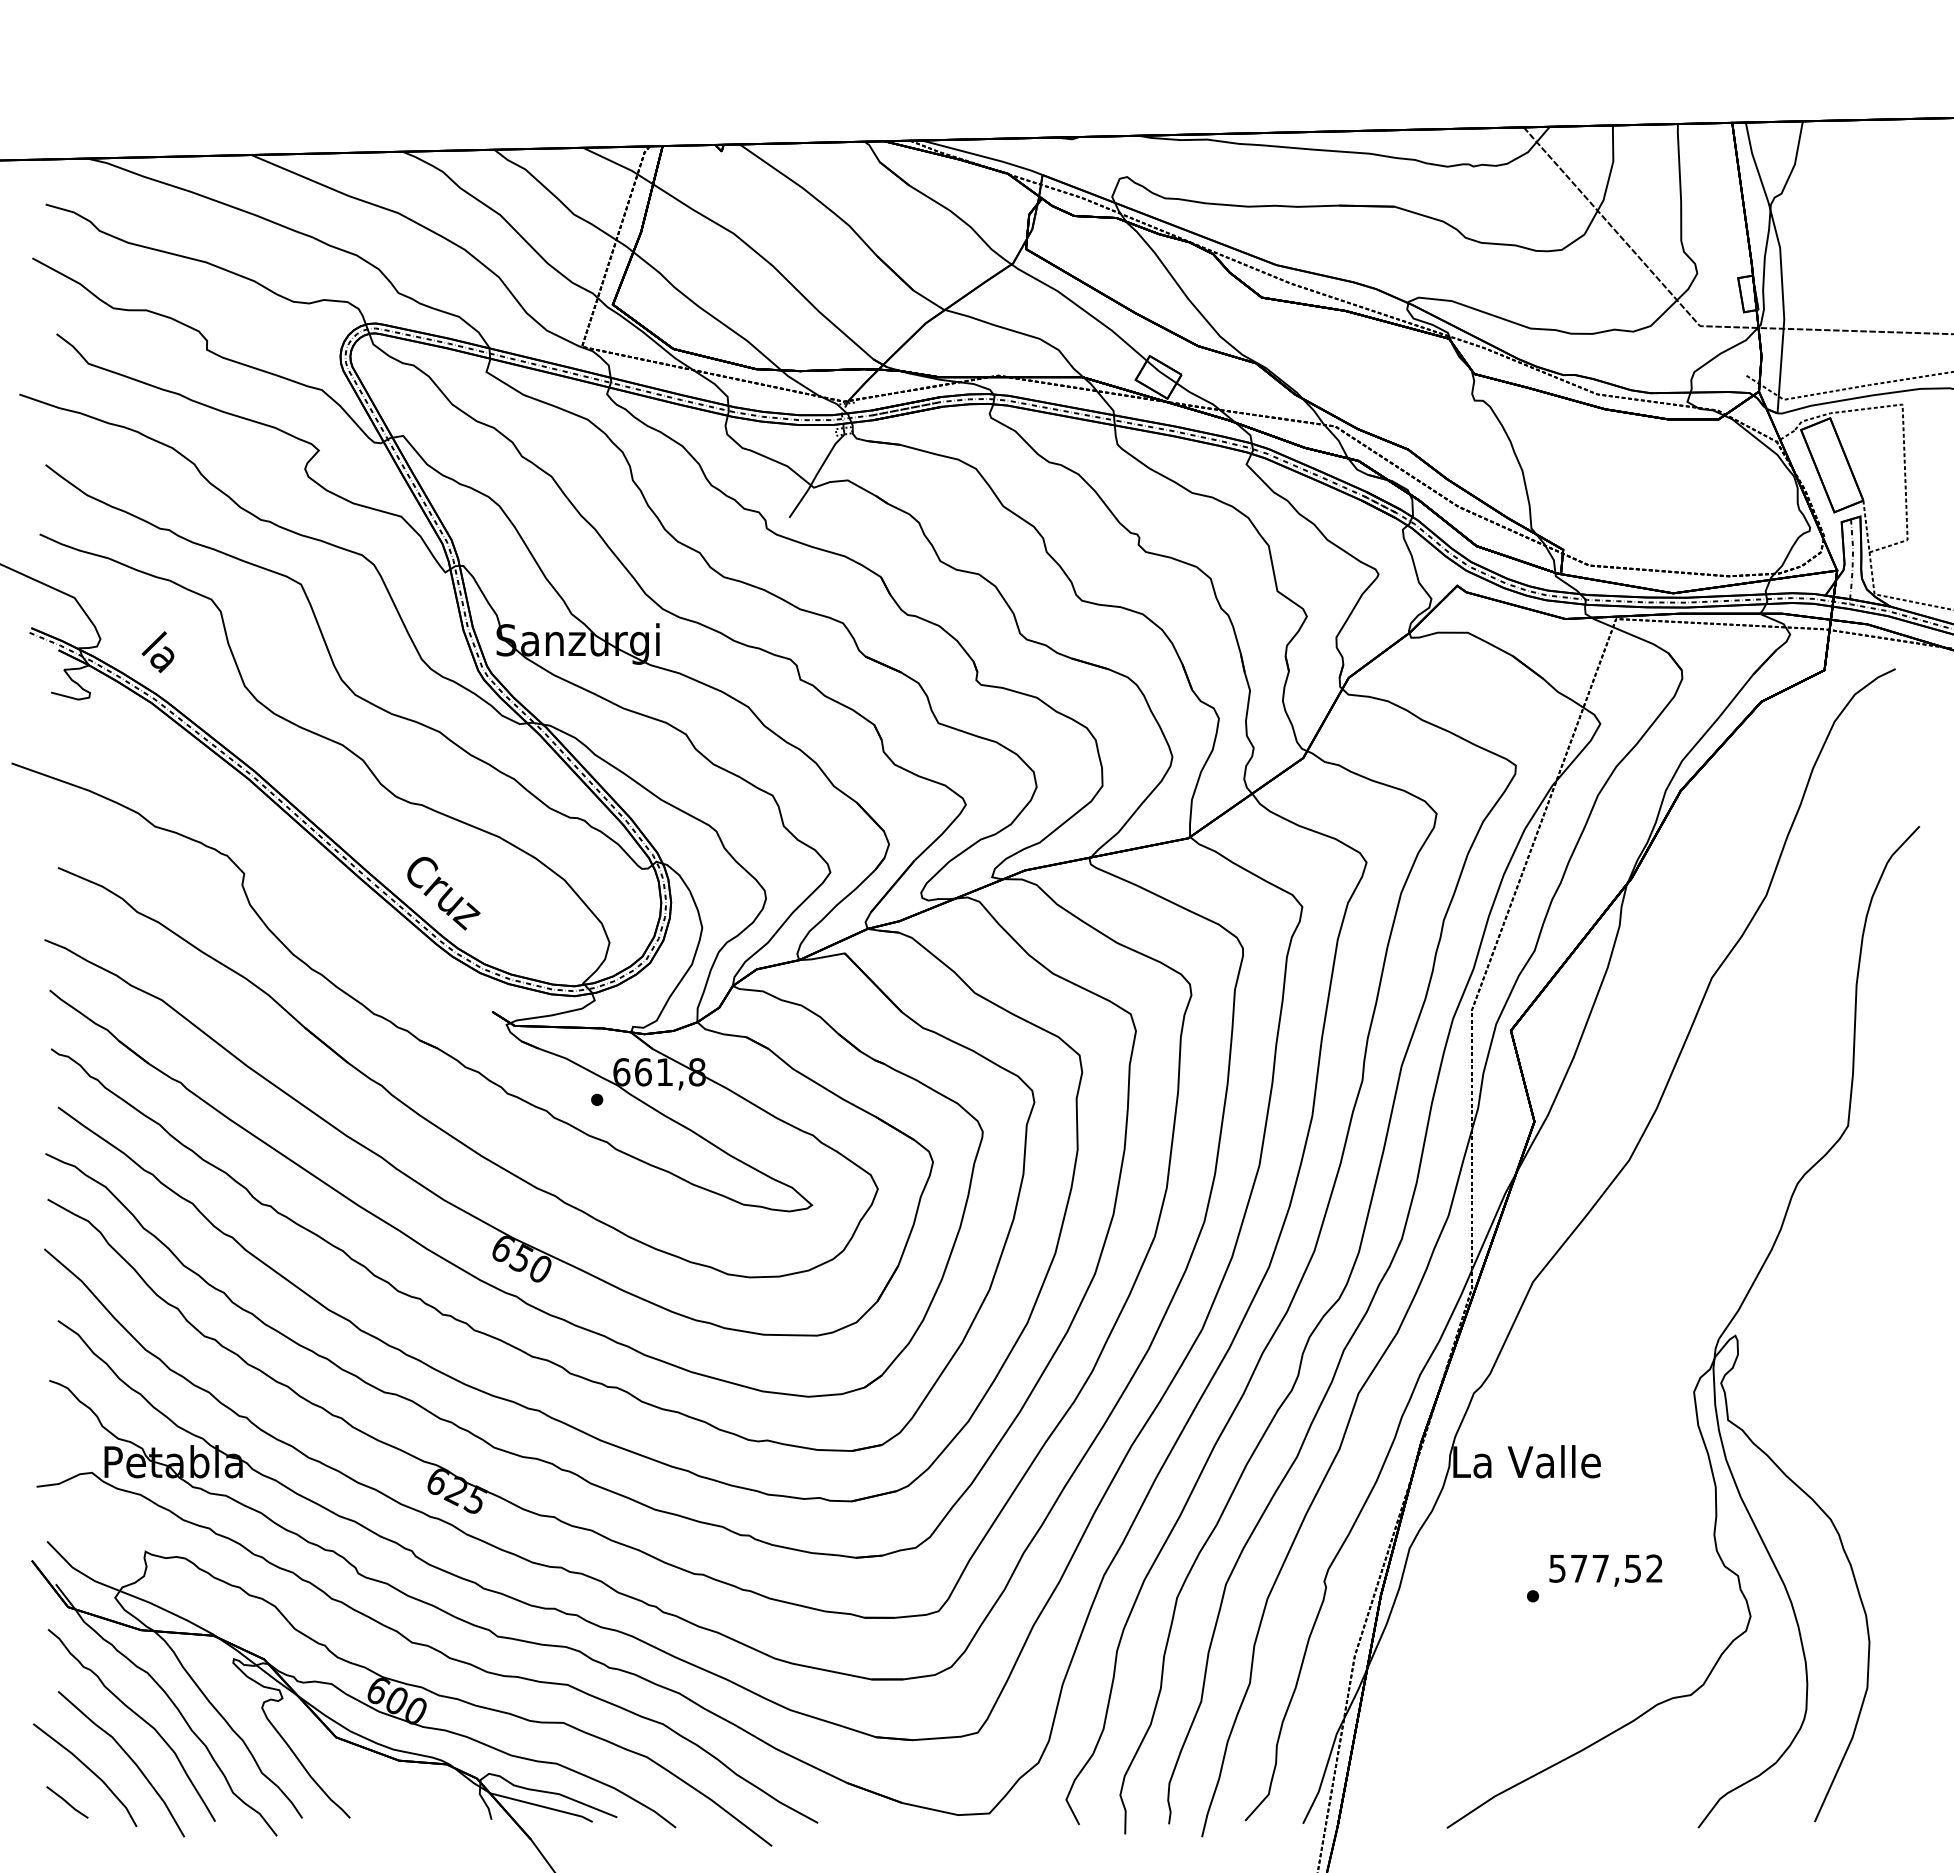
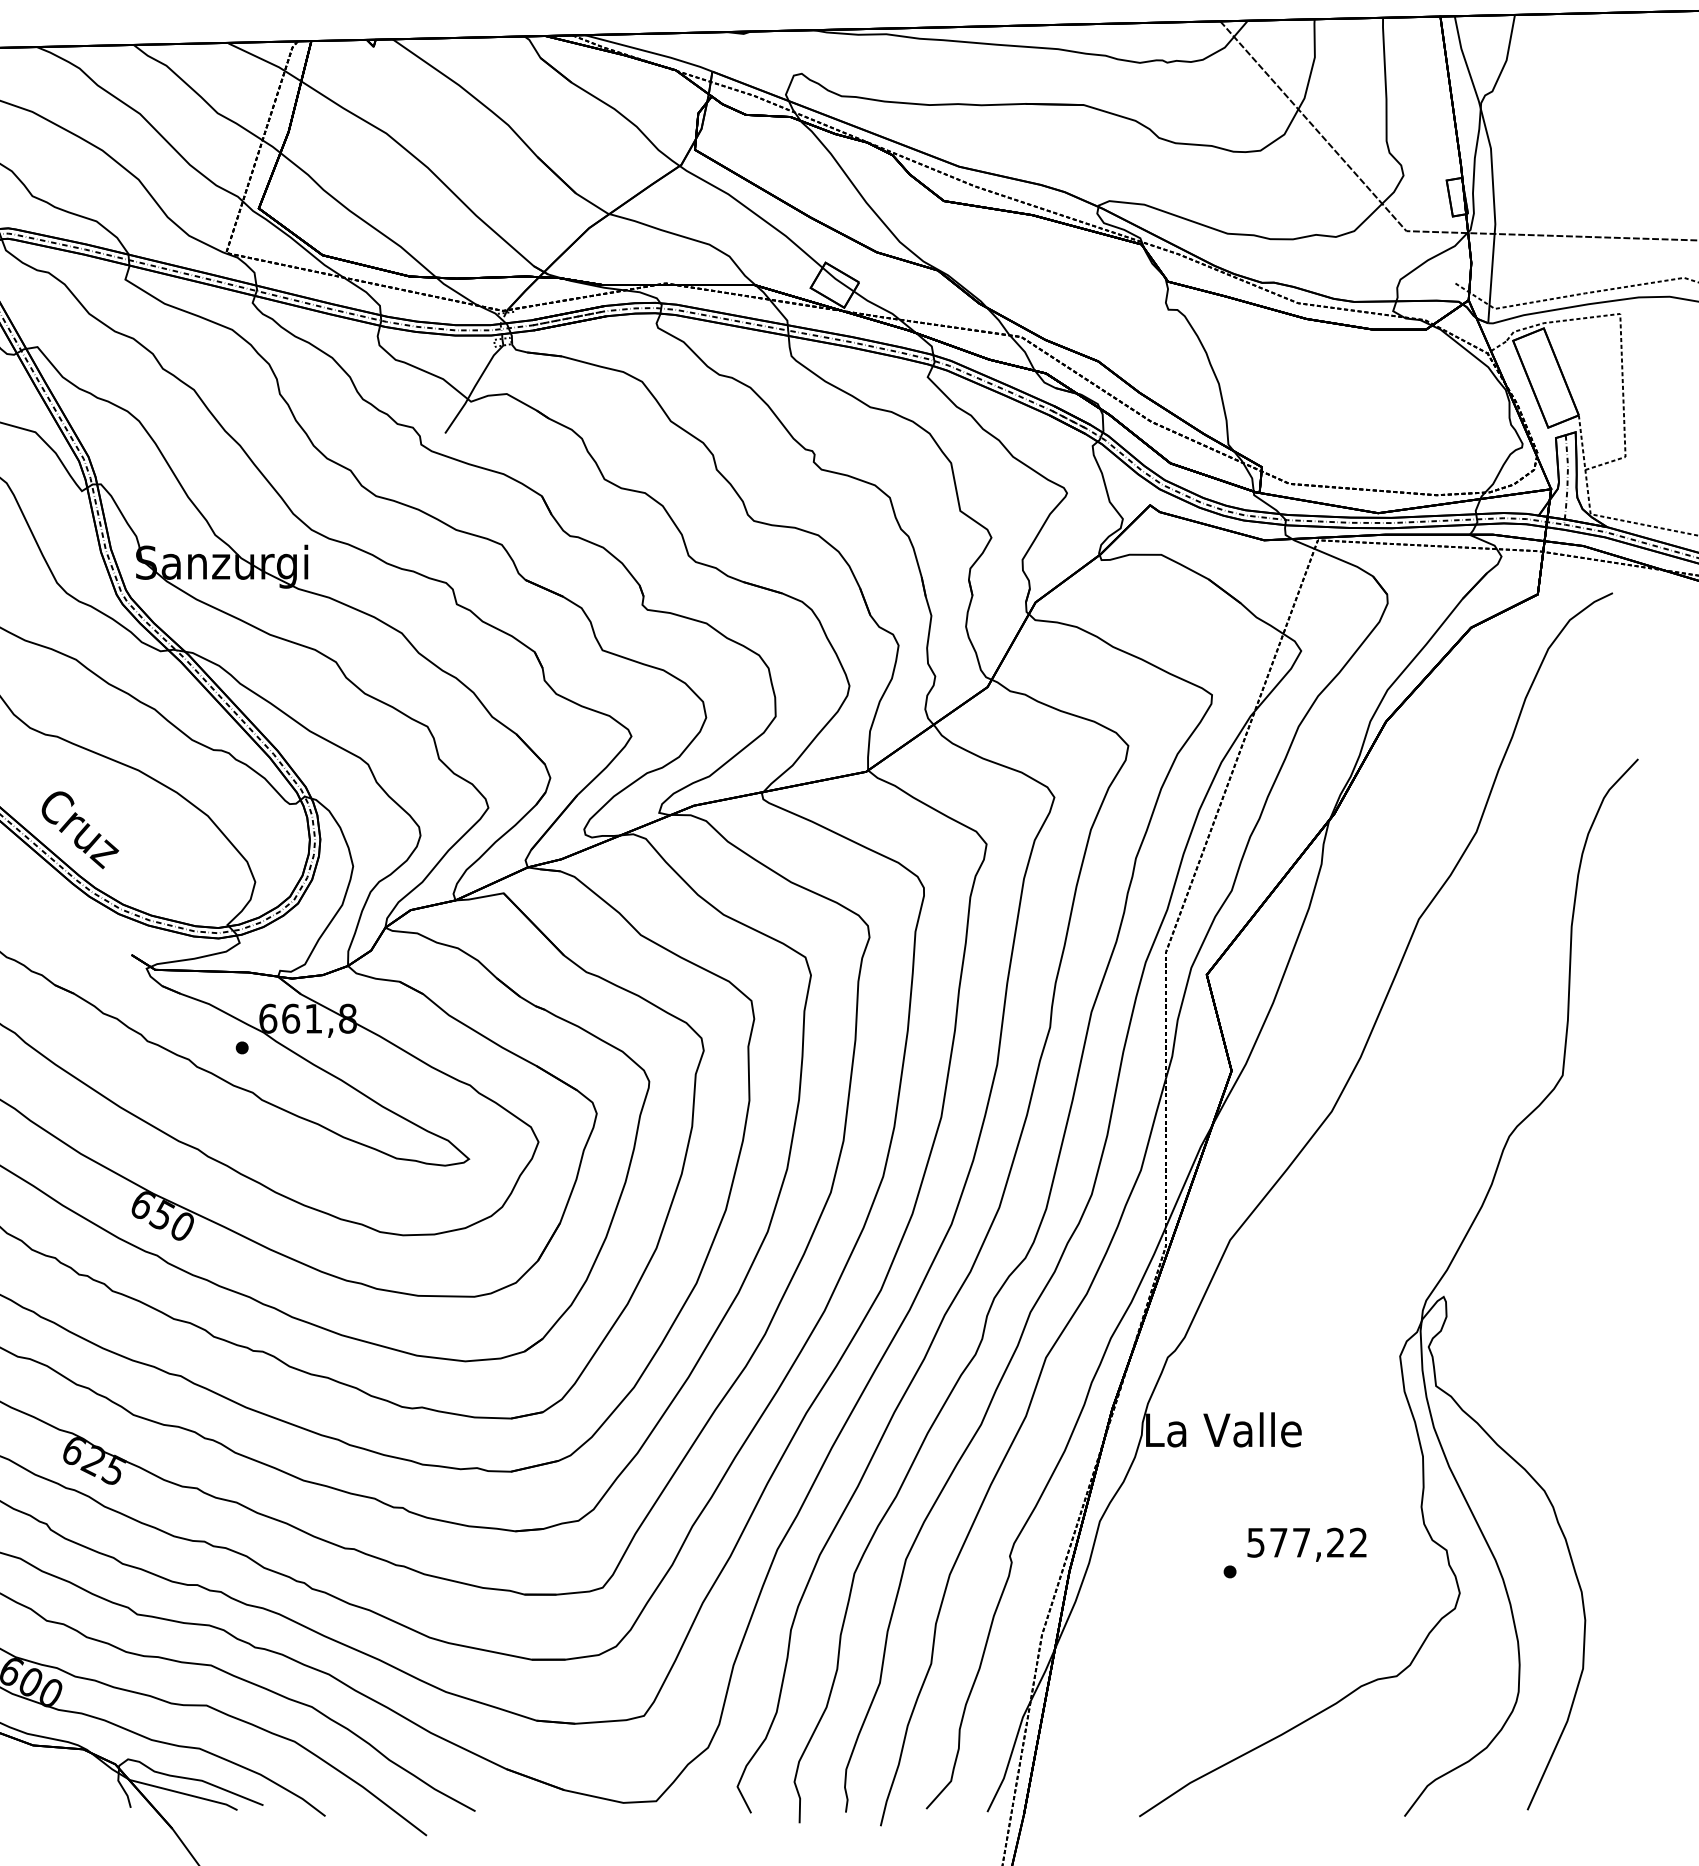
text: (1632, 1568) -> (1335, 1542), 577,52 -> 577,22

